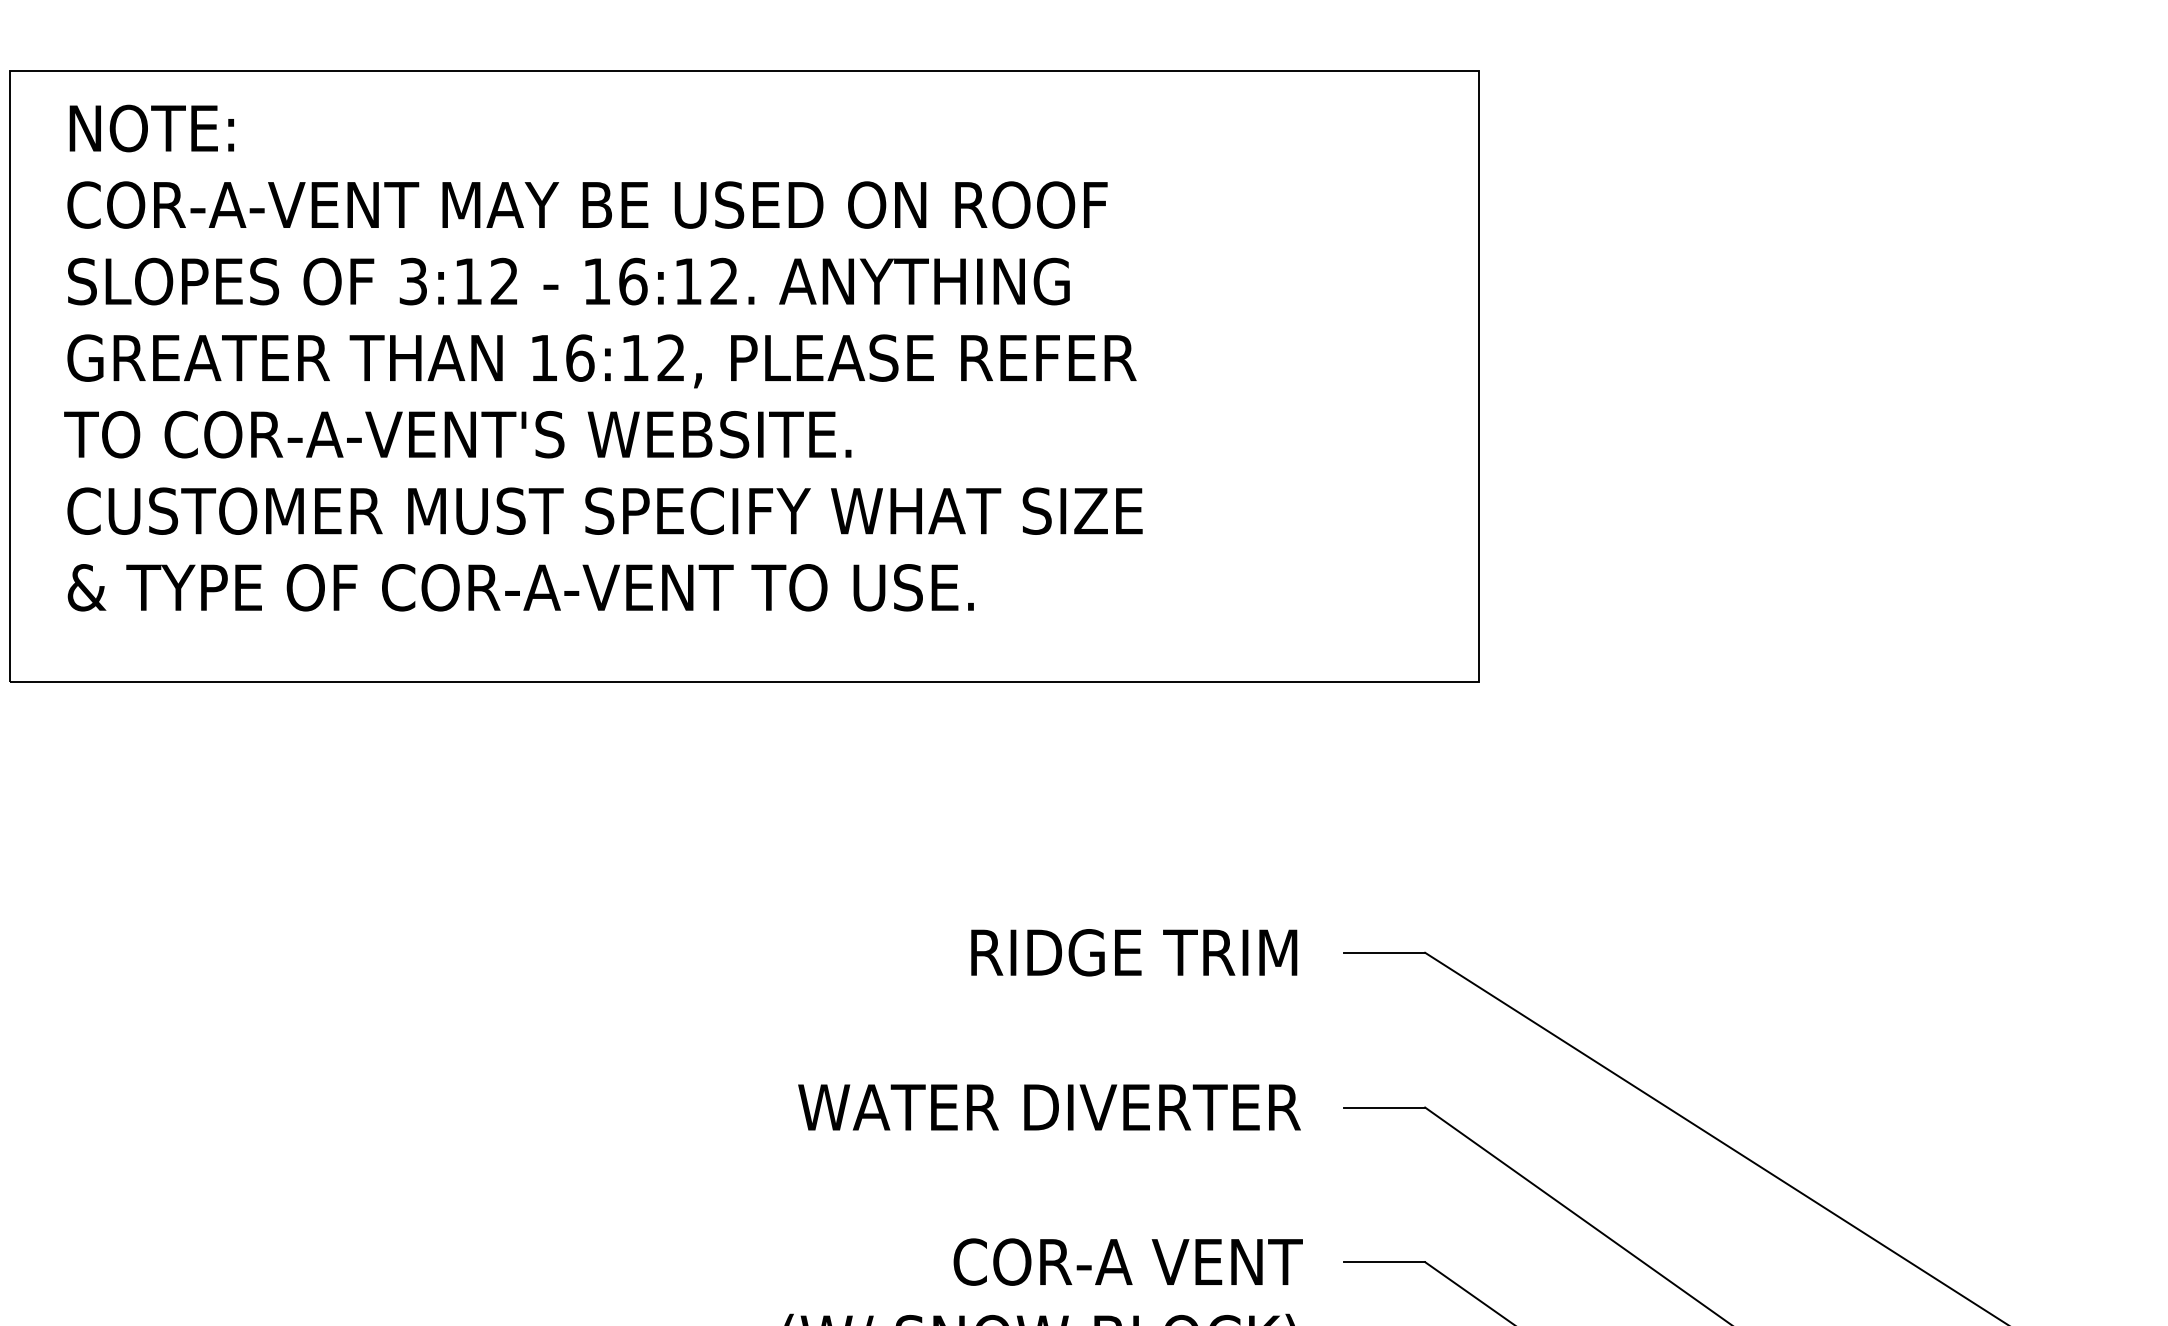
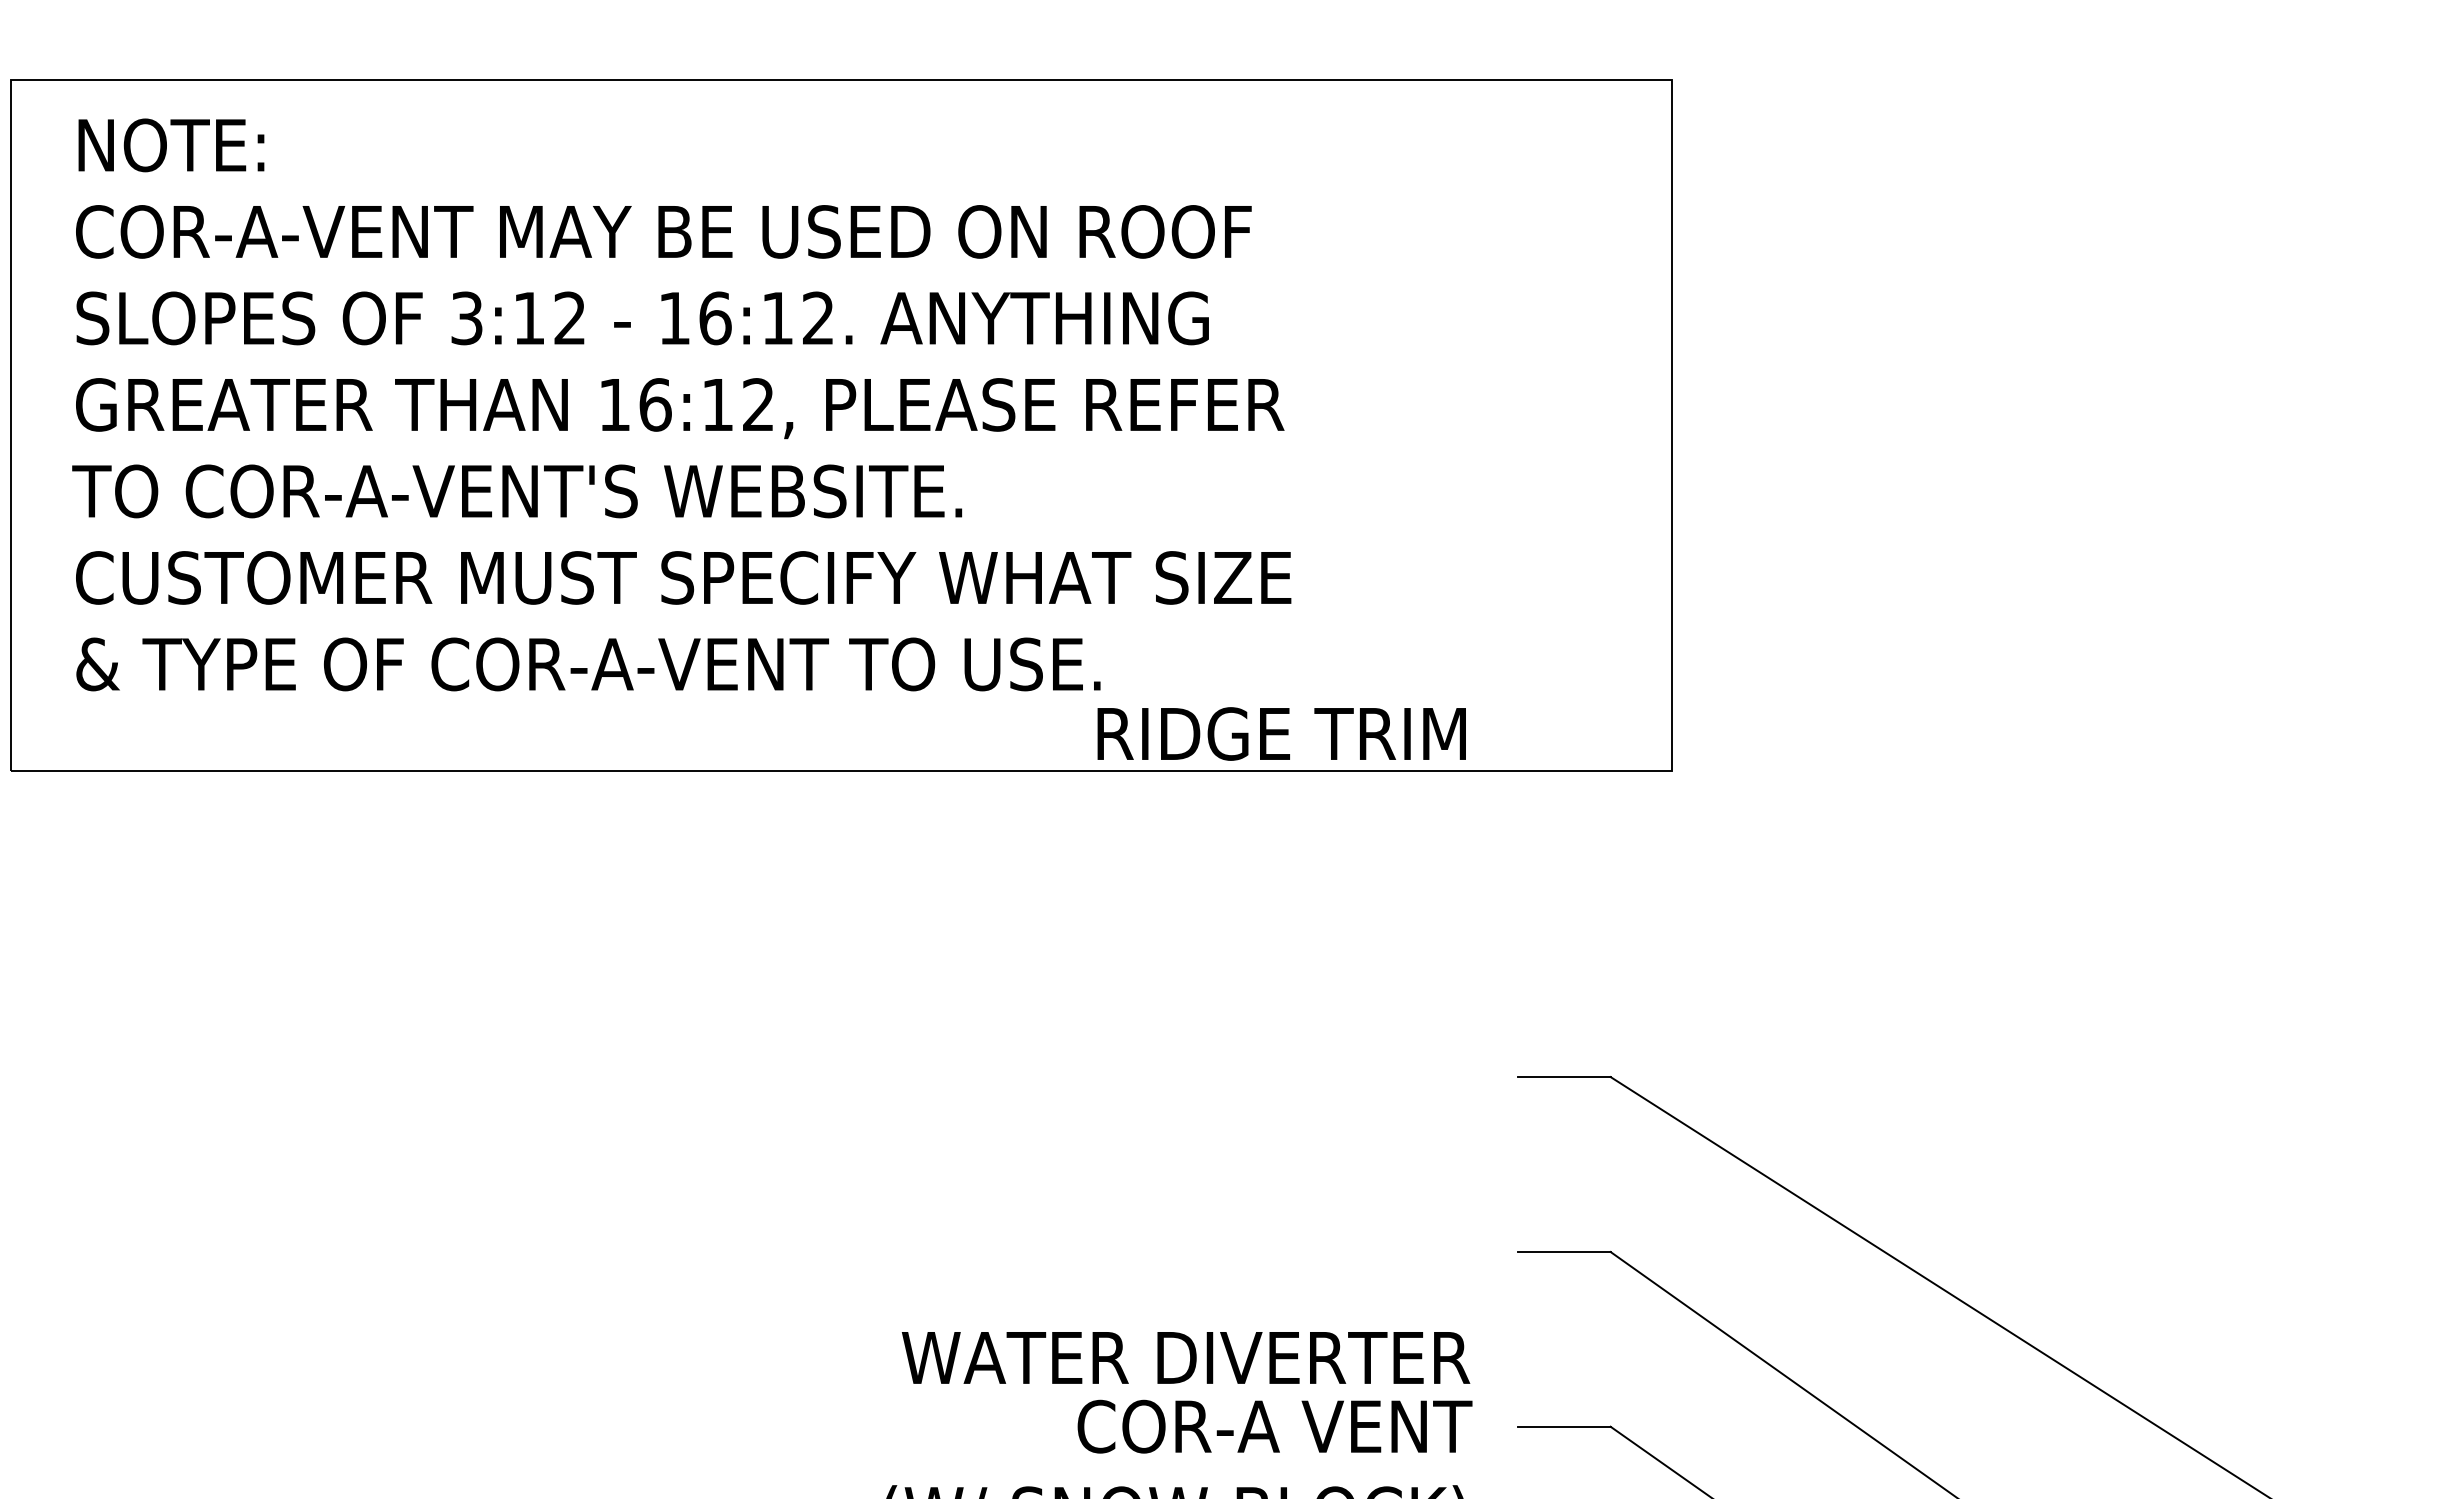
text: (1133, 952) -> (1281, 733), moved
text: (1049, 1107) -> (1185, 1357), moved

